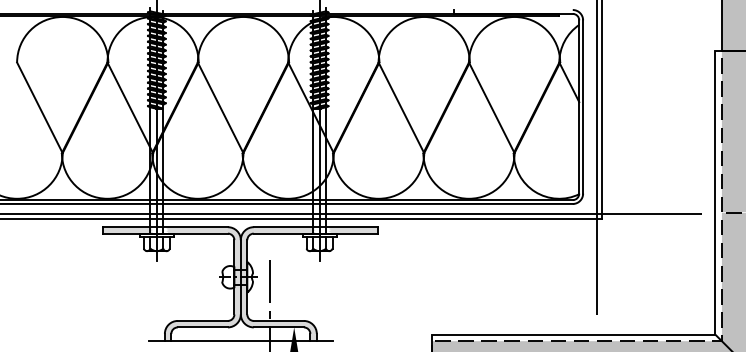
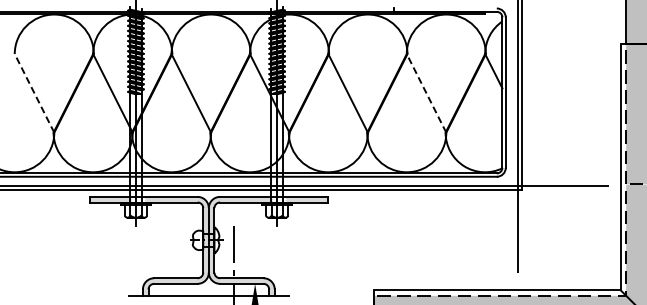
line: (39, 106) -> (34, 92), solid -> dashed
line: (491, 106) -> (426, 92), solid -> dashed

